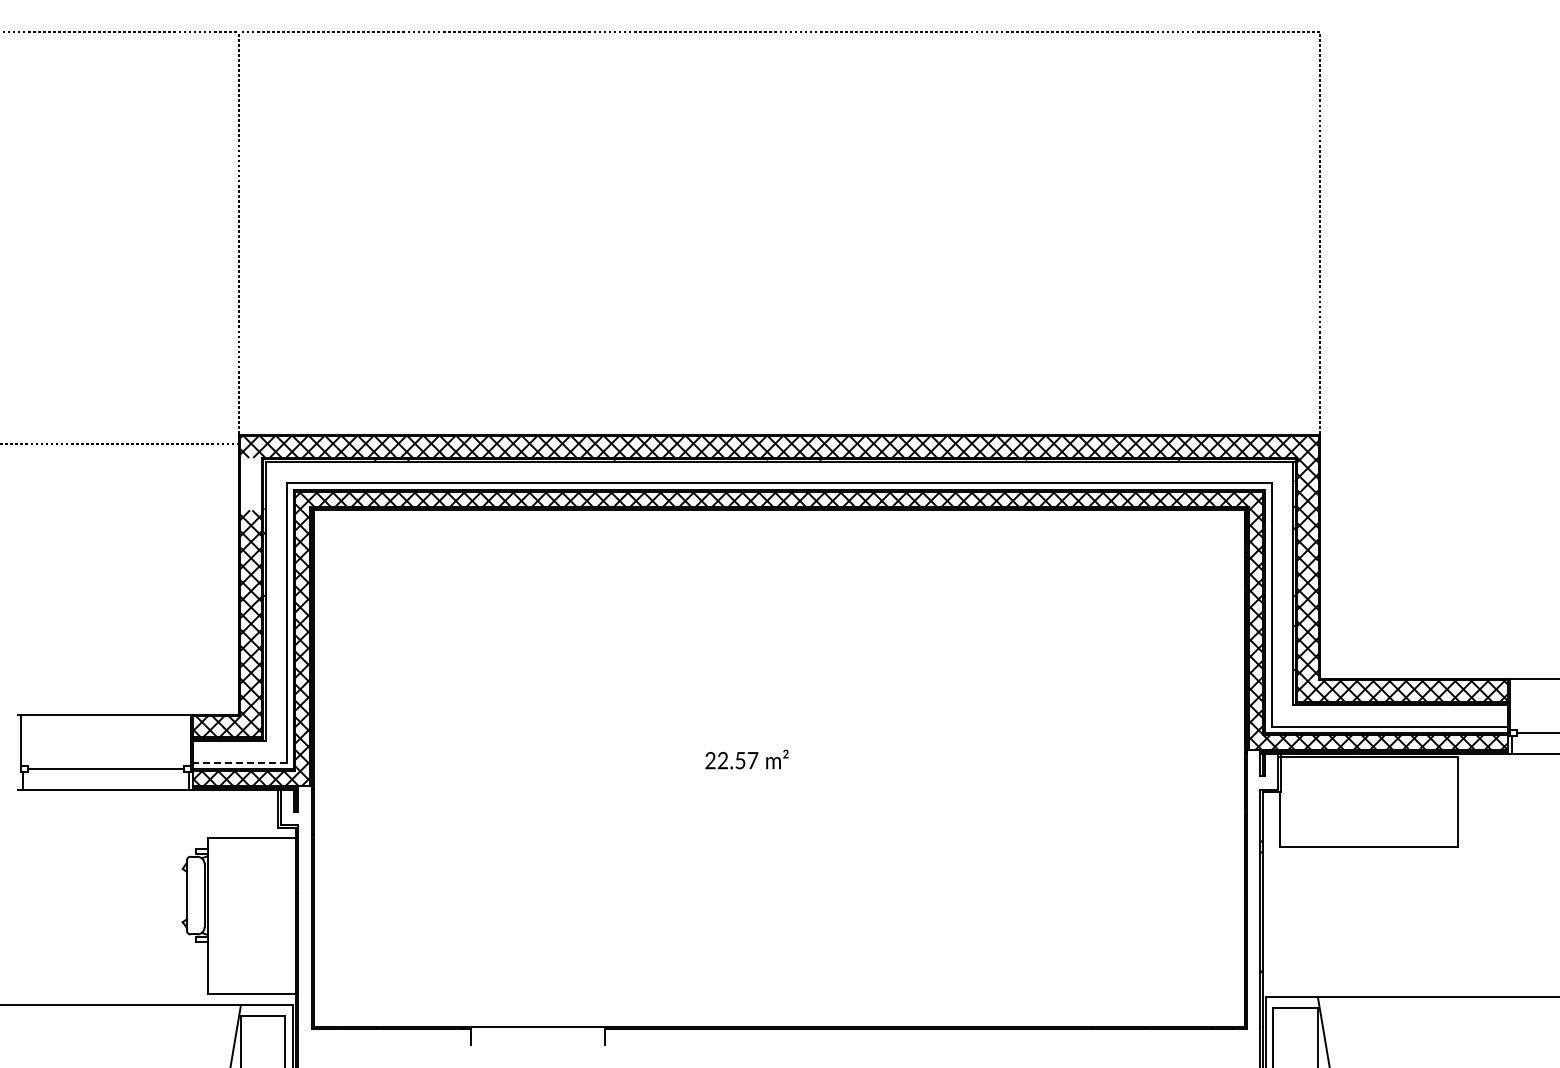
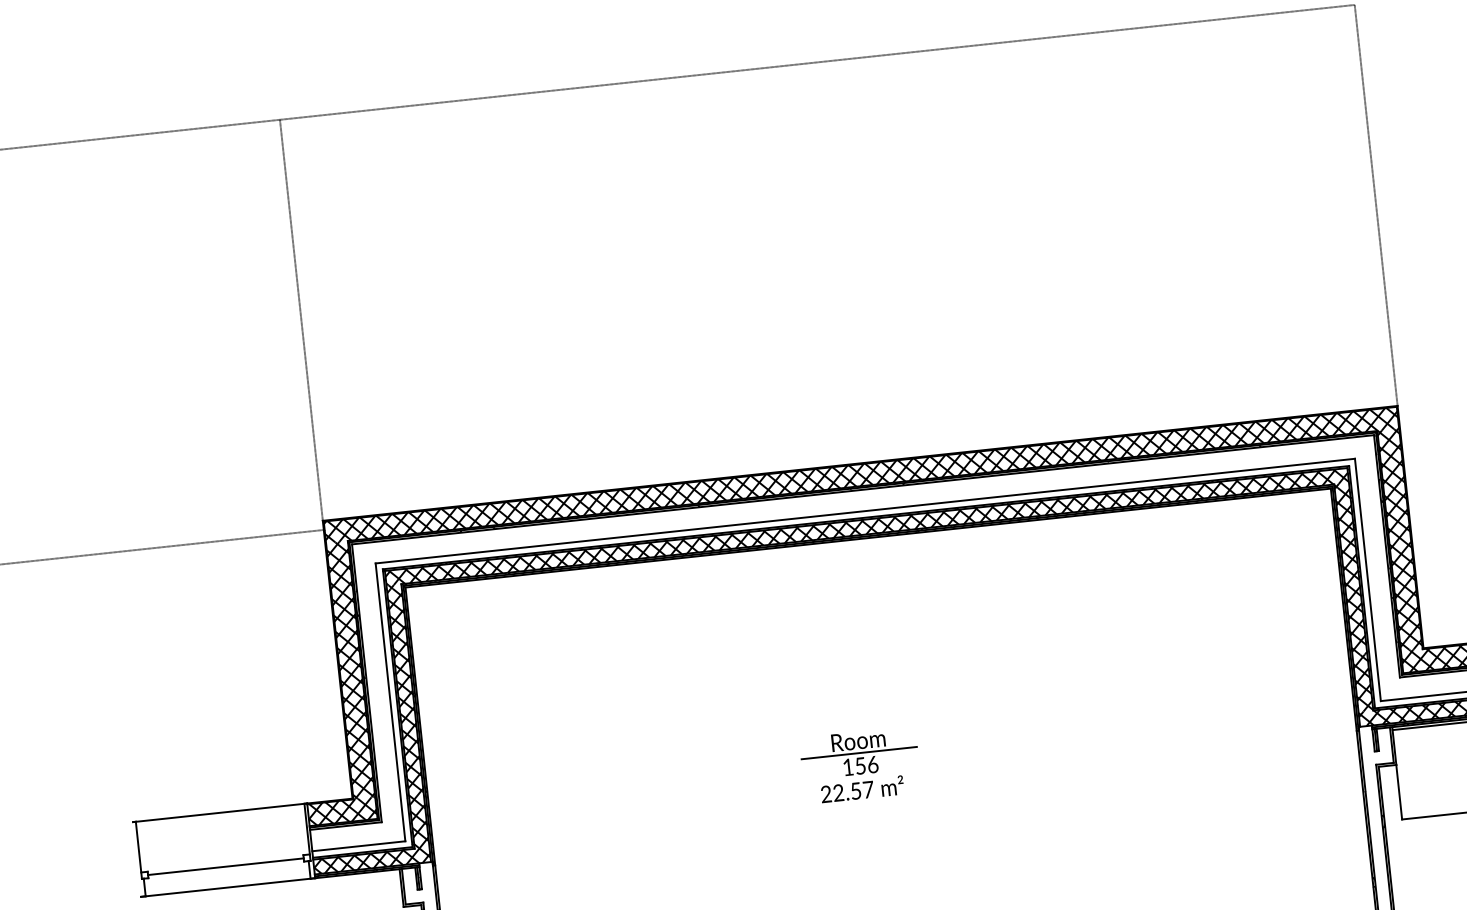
hatch: (250, 483) -> (339, 567), added
part: (747, 722) -> (858, 752), added
line: (240, 762) -> (359, 846), dashed -> solid

